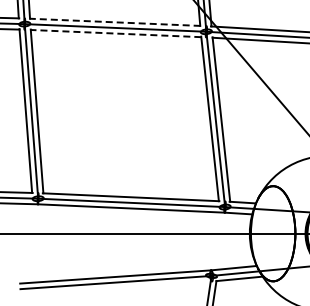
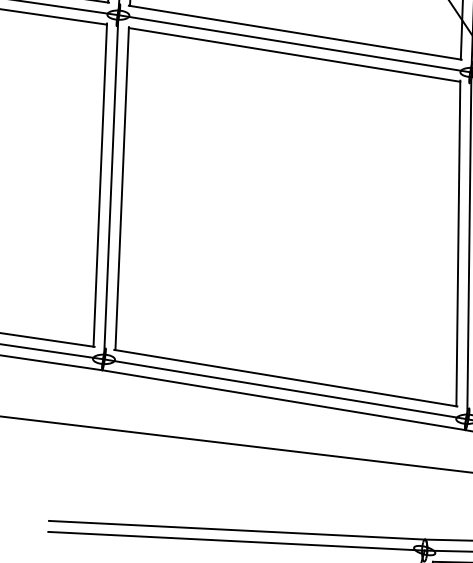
line: (115, 22) -> (296, 33), dashed -> solid
line: (115, 33) -> (293, 54), dashed -> solid

